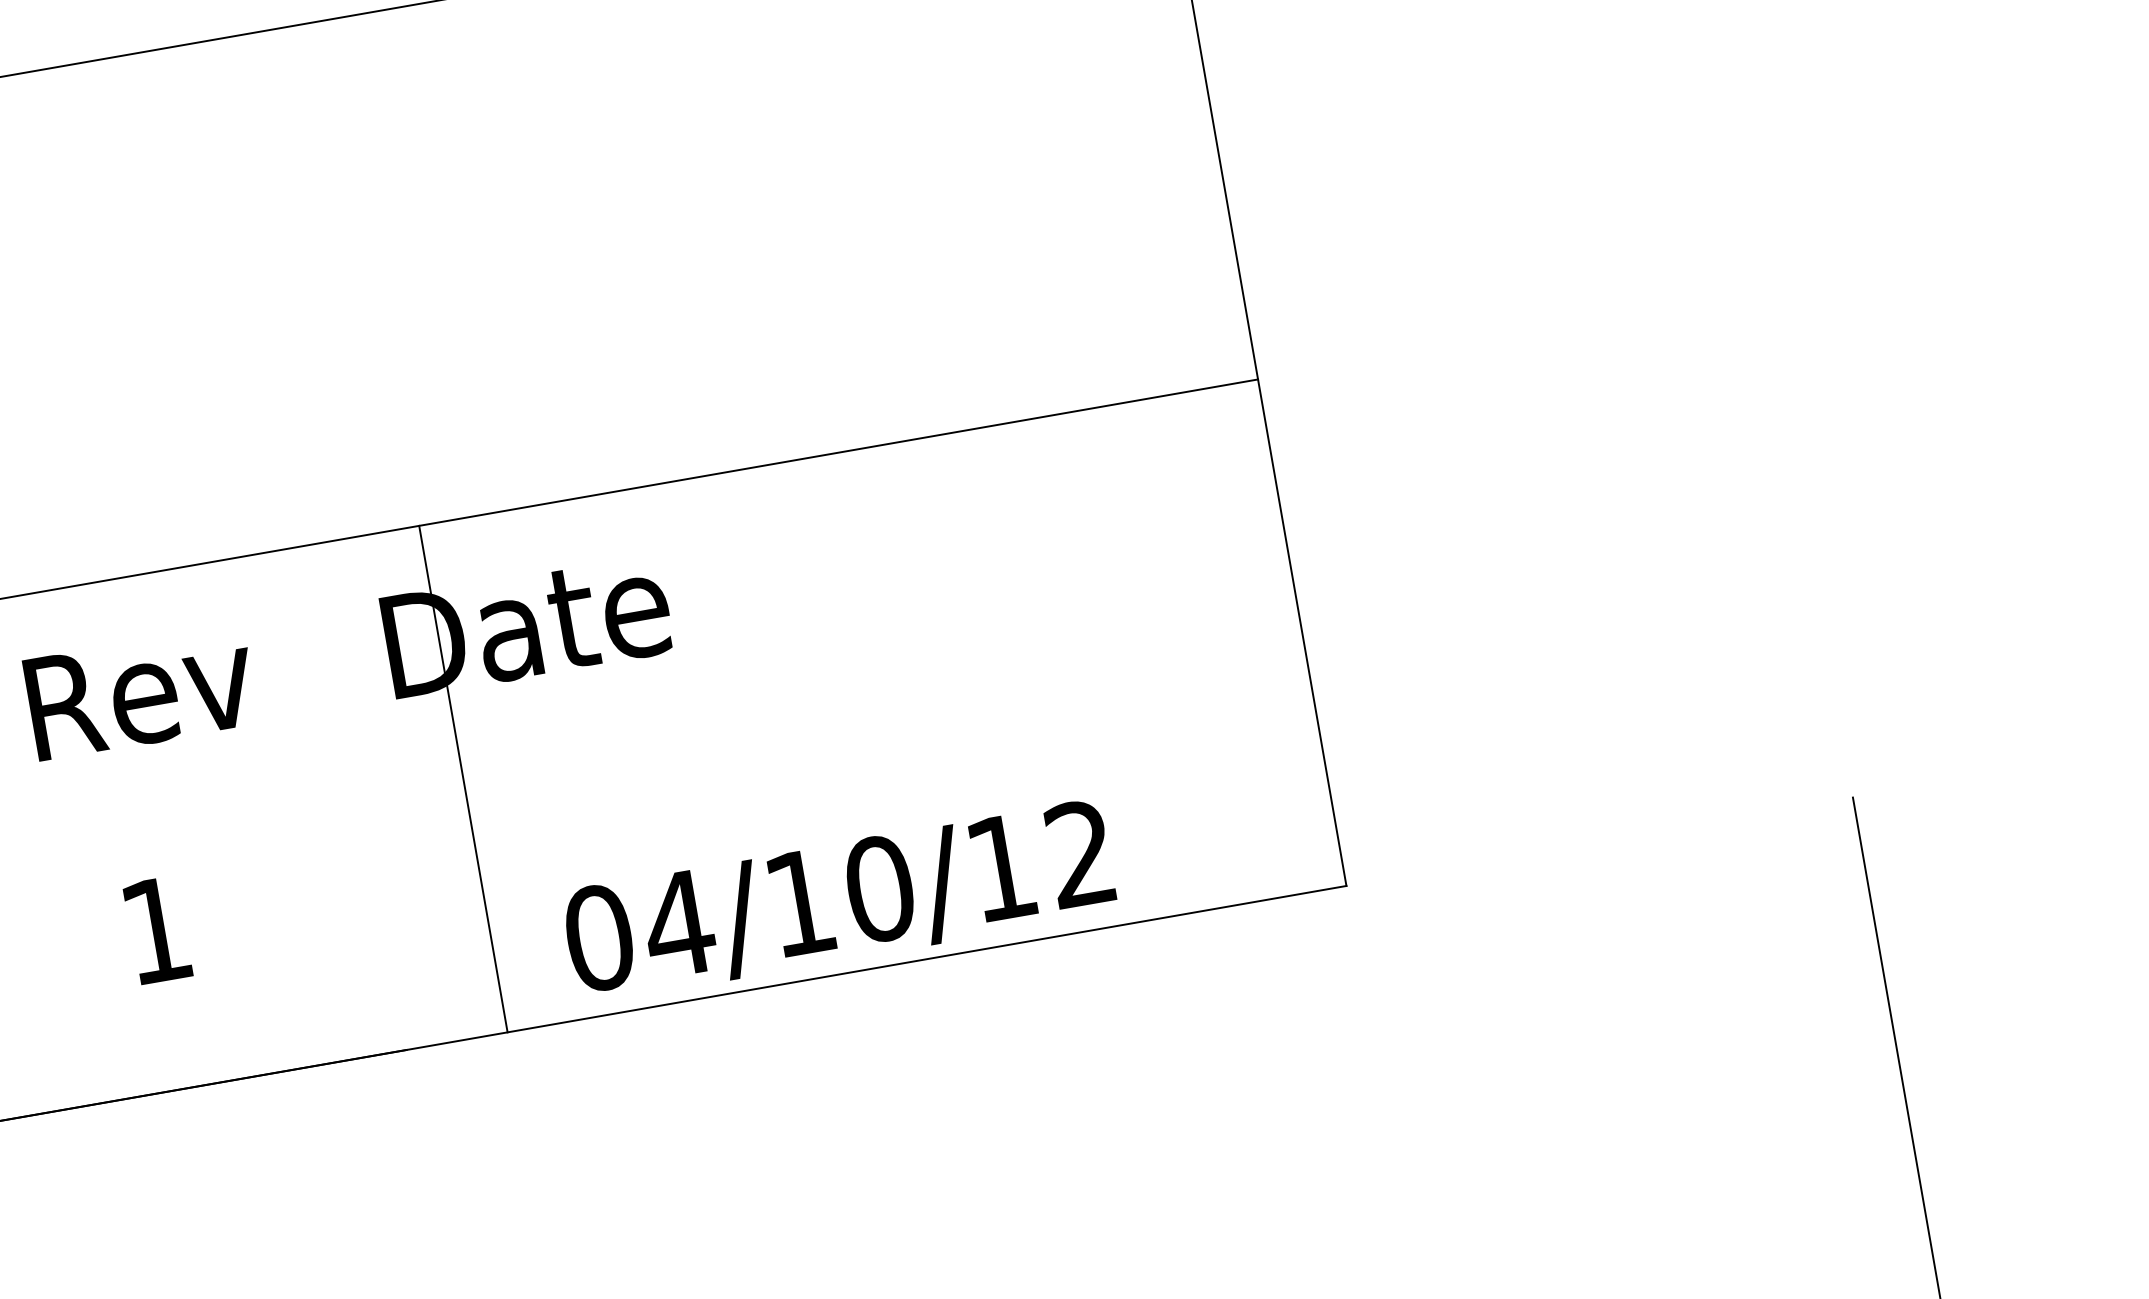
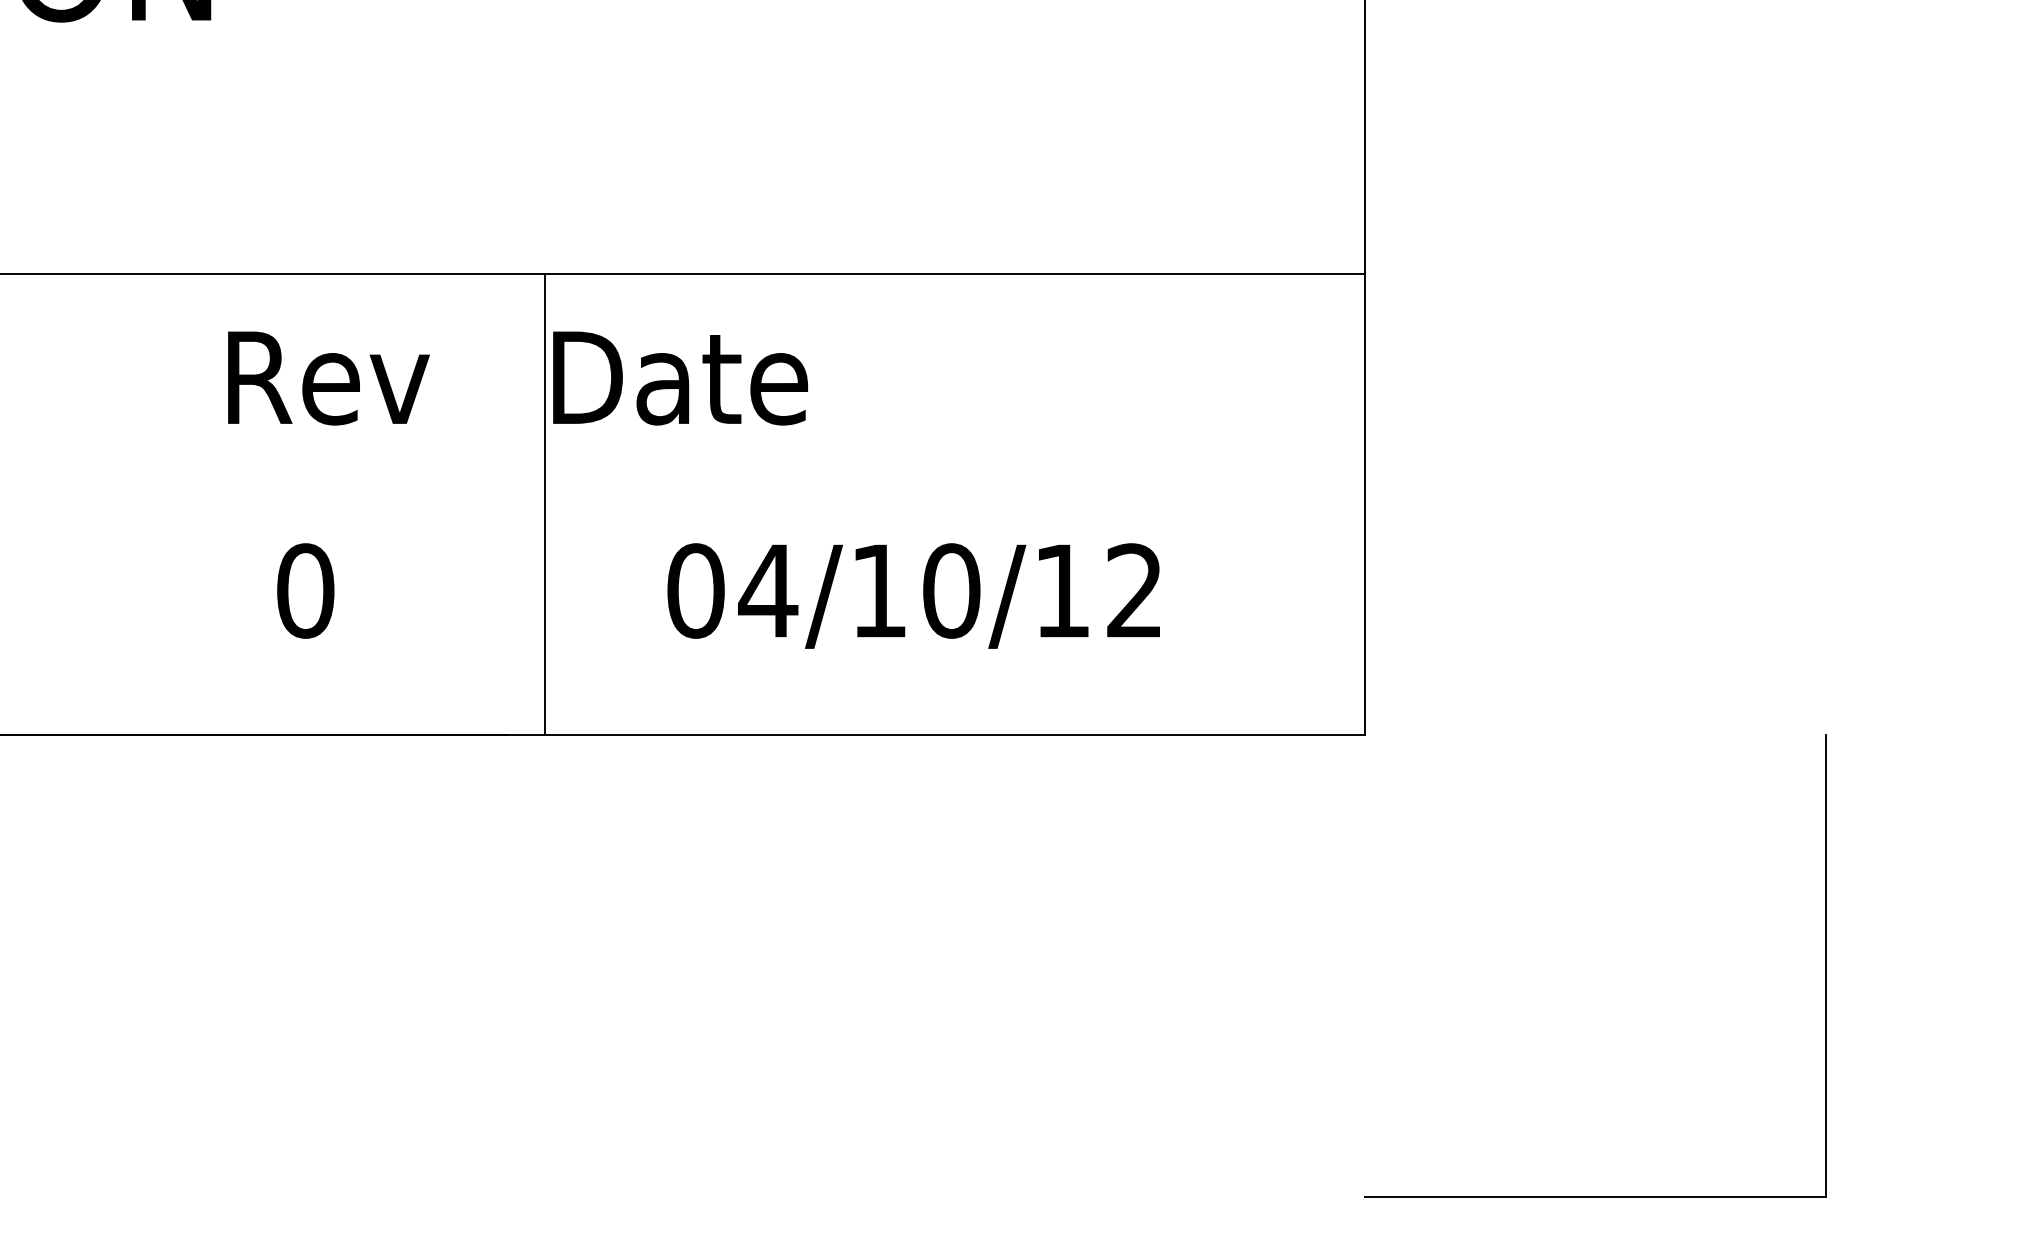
line: (463, 779) -> (545, 504), moved
text: (838, 901) -> (913, 595), moved
text: (156, 929) -> (305, 590), 1 -> 0

